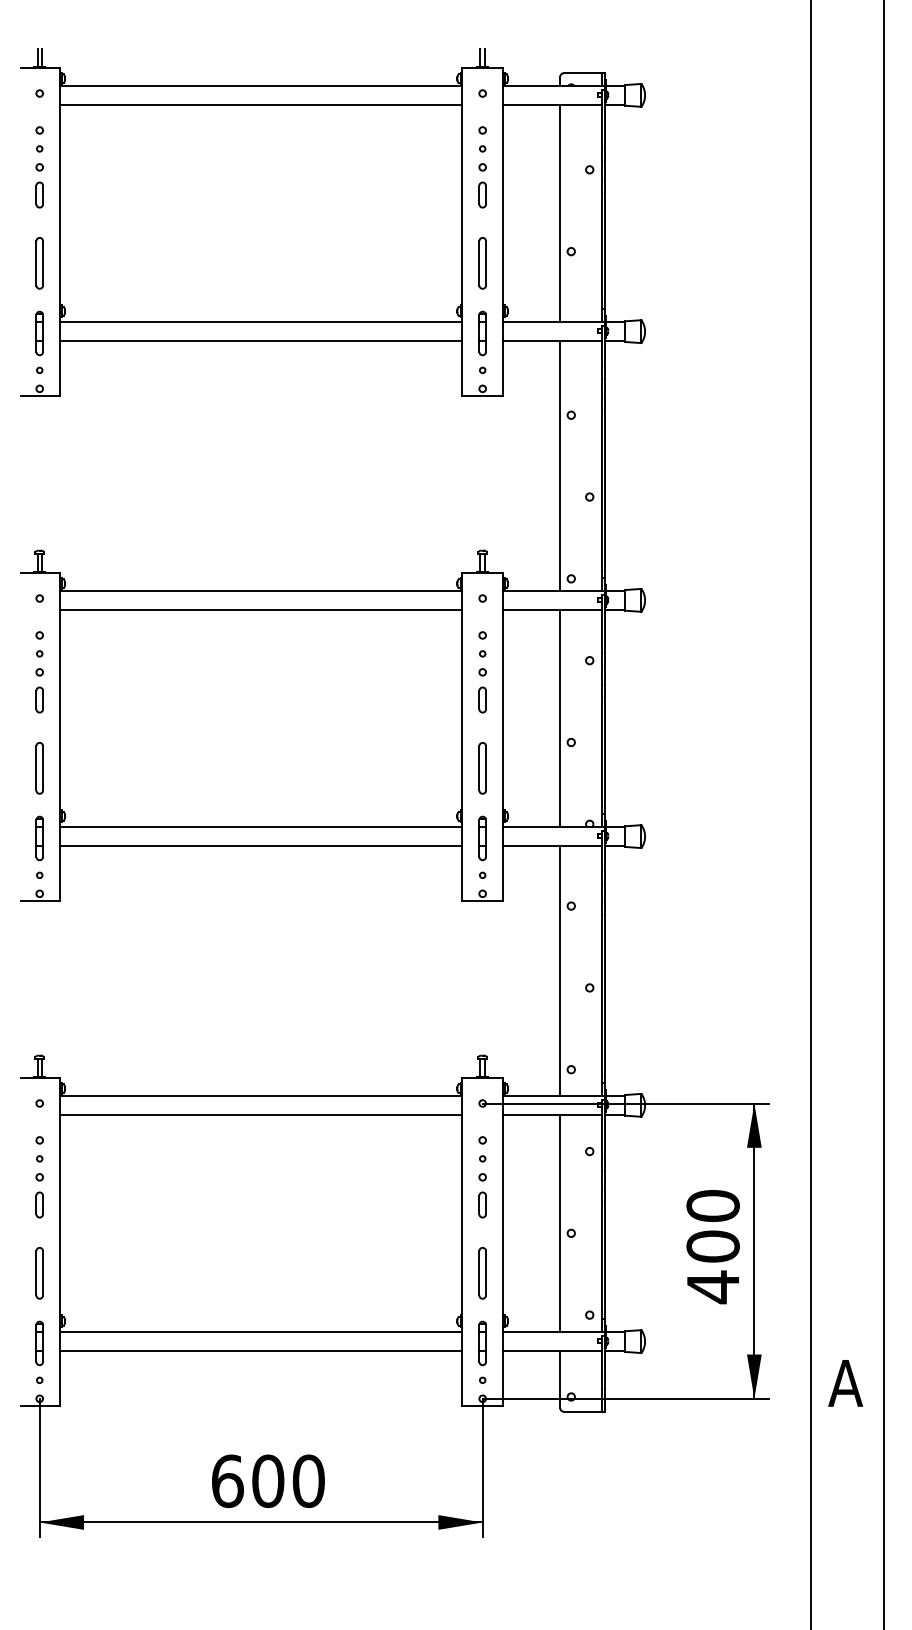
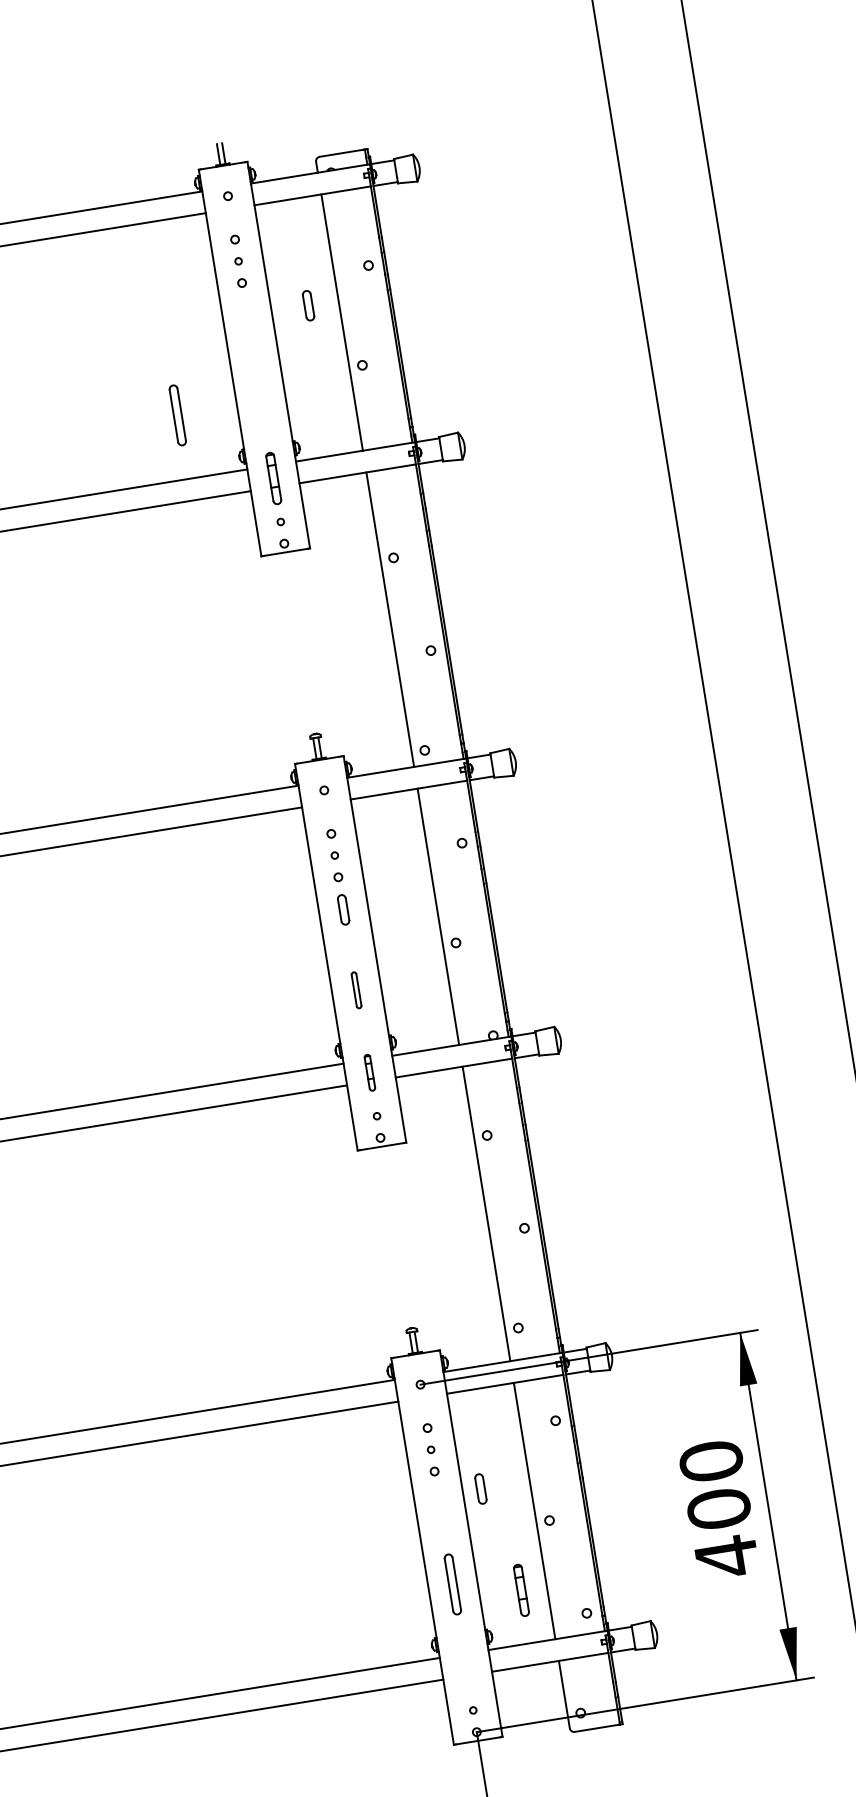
part: (482, 194) -> (308, 305), moved
part: (482, 263) -> (177, 415), moved
part: (482, 768) -> (356, 990), size x0.6
part: (482, 838) -> (369, 1072), size x0.7
part: (482, 1204) -> (480, 1488), moved
part: (482, 1343) -> (521, 1590), moved

